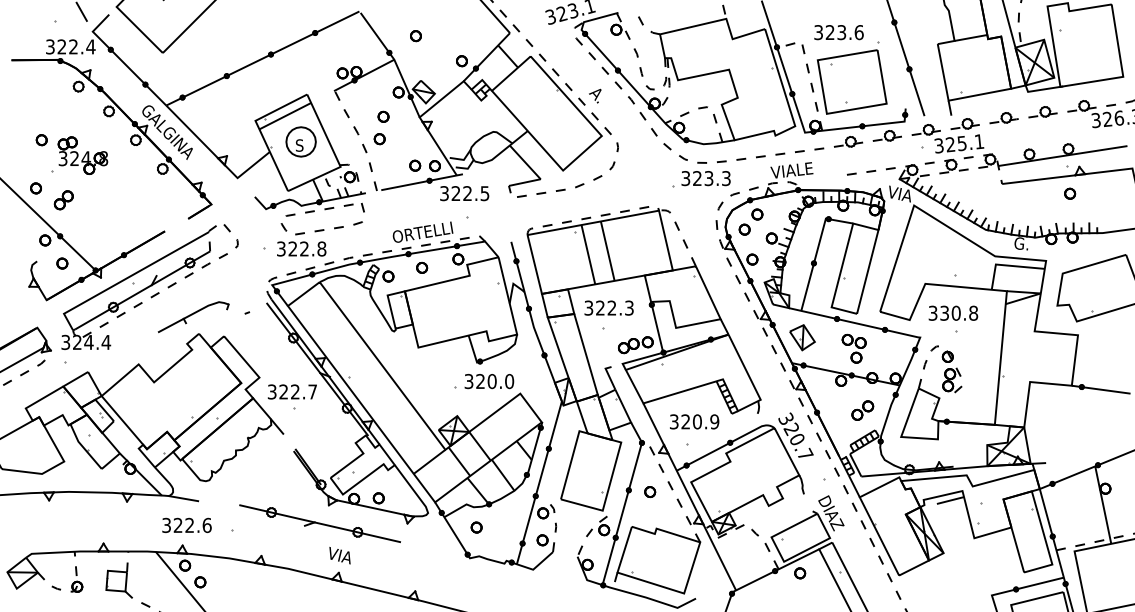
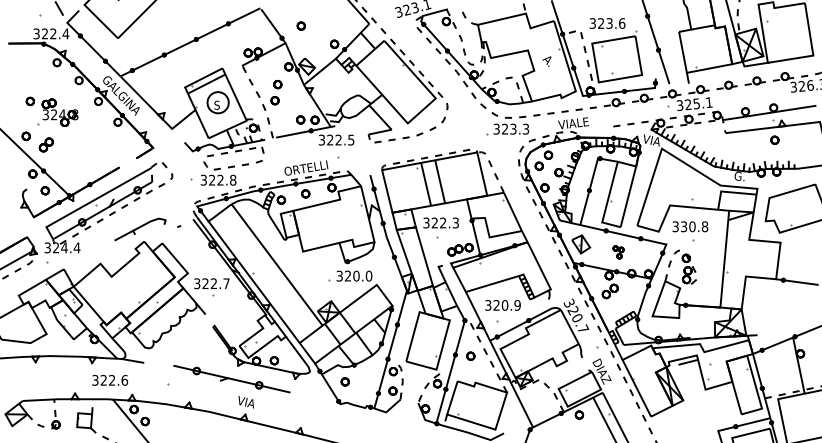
text: (595, 95) -> (547, 61), moved
part: (853, 348) -> (618, 252), size x0.6
part: (862, 410) -> (610, 291), moved
text: (186, 524) -> (109, 379), moved

